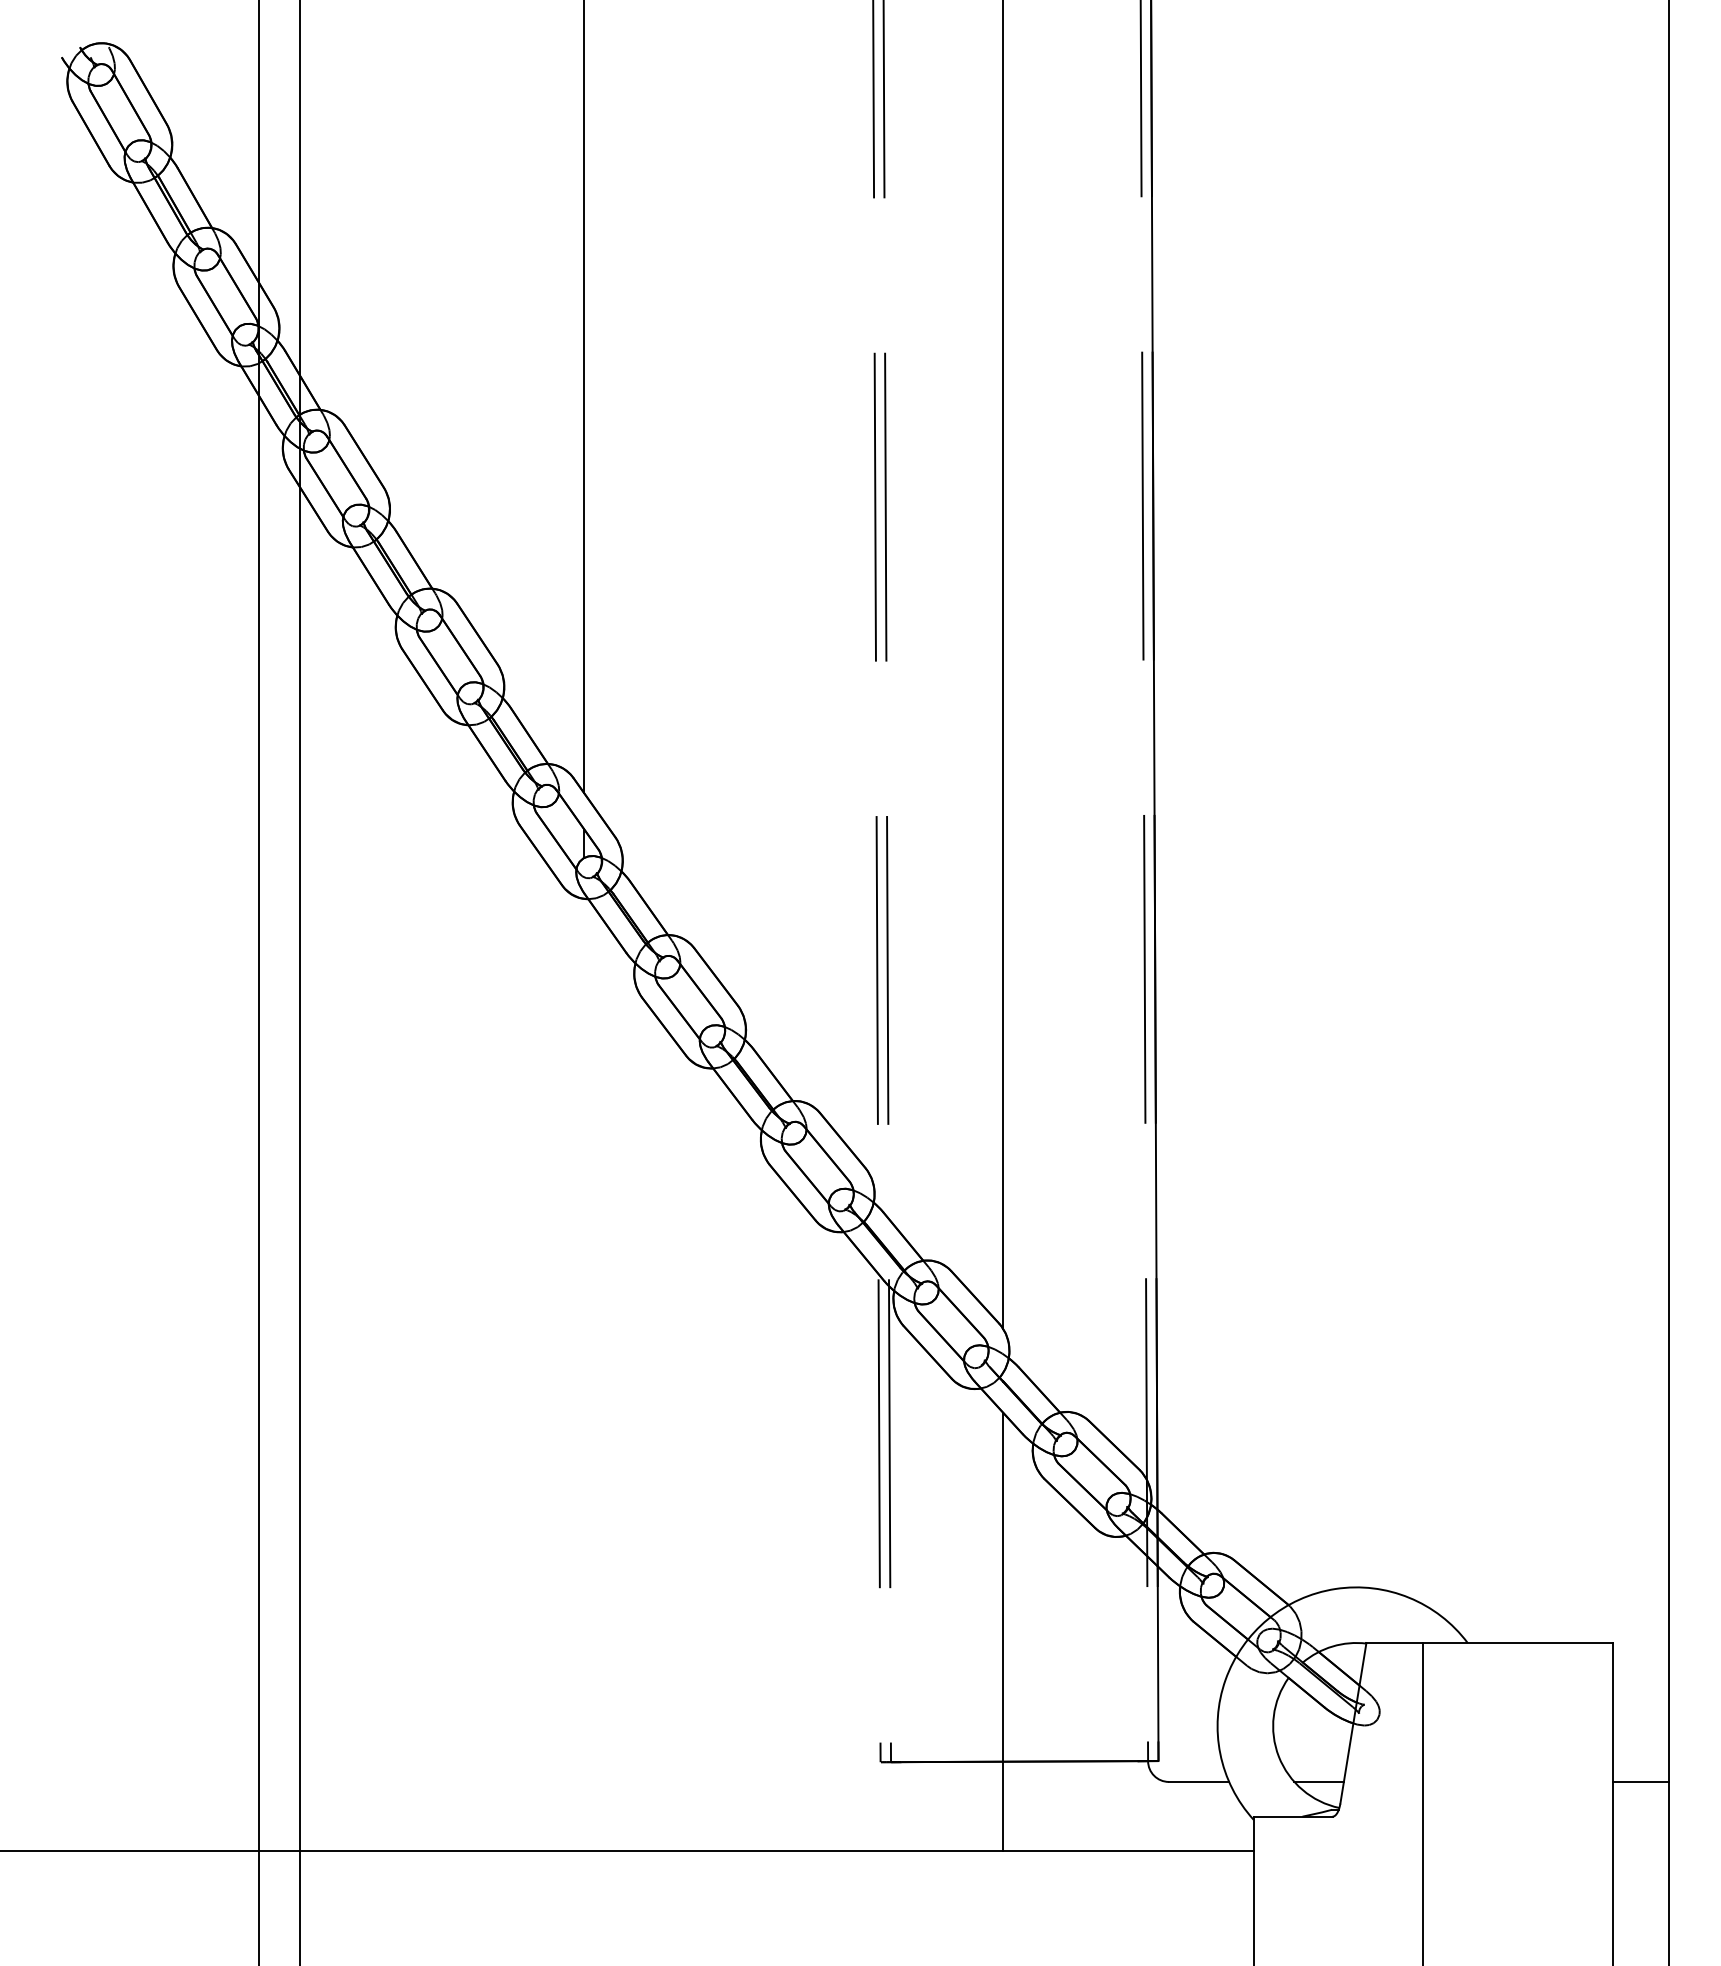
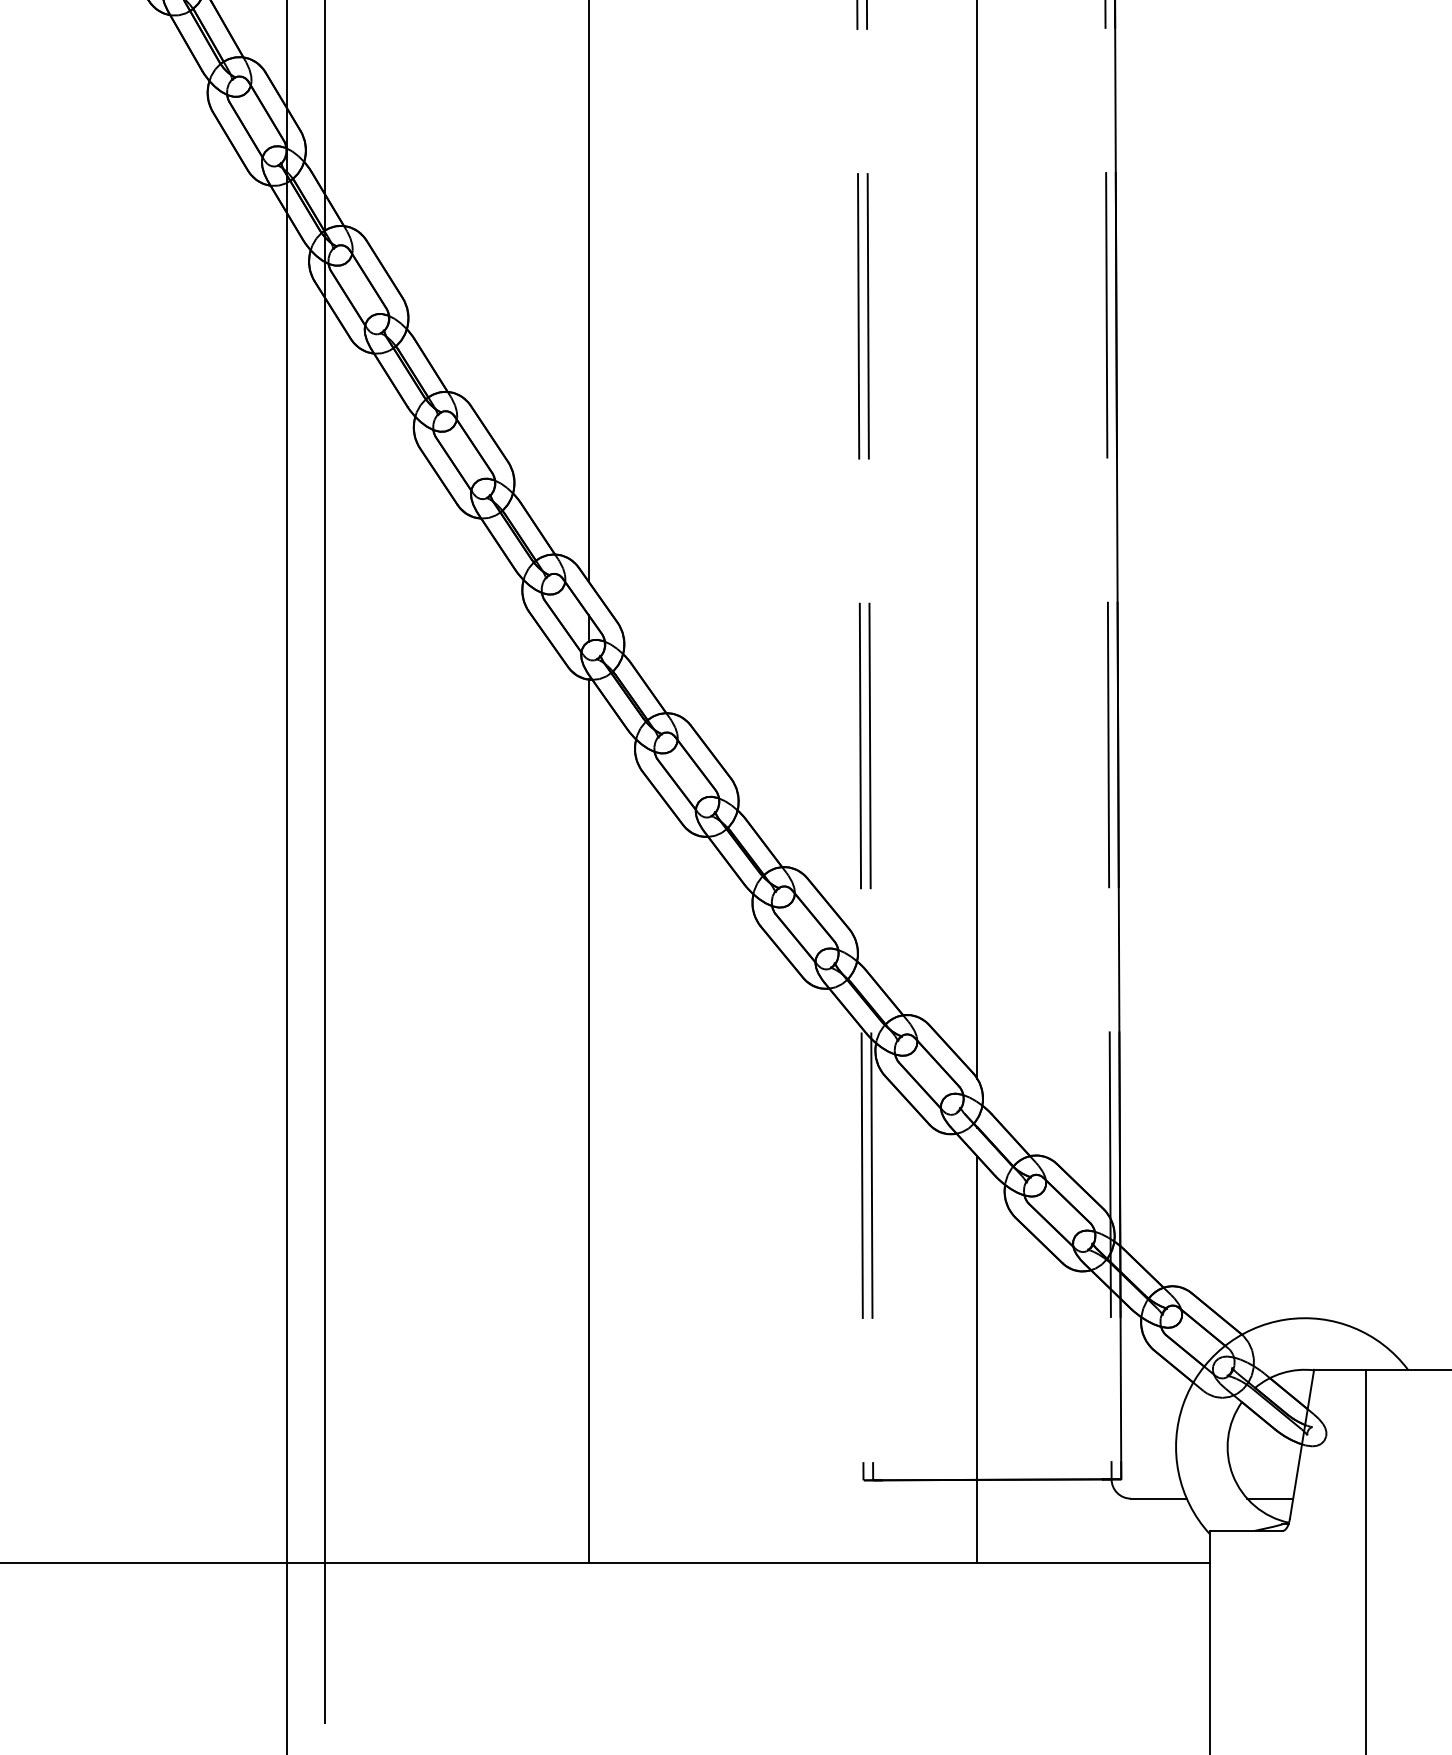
line: (584, 1374) -> (588, 1120), added

